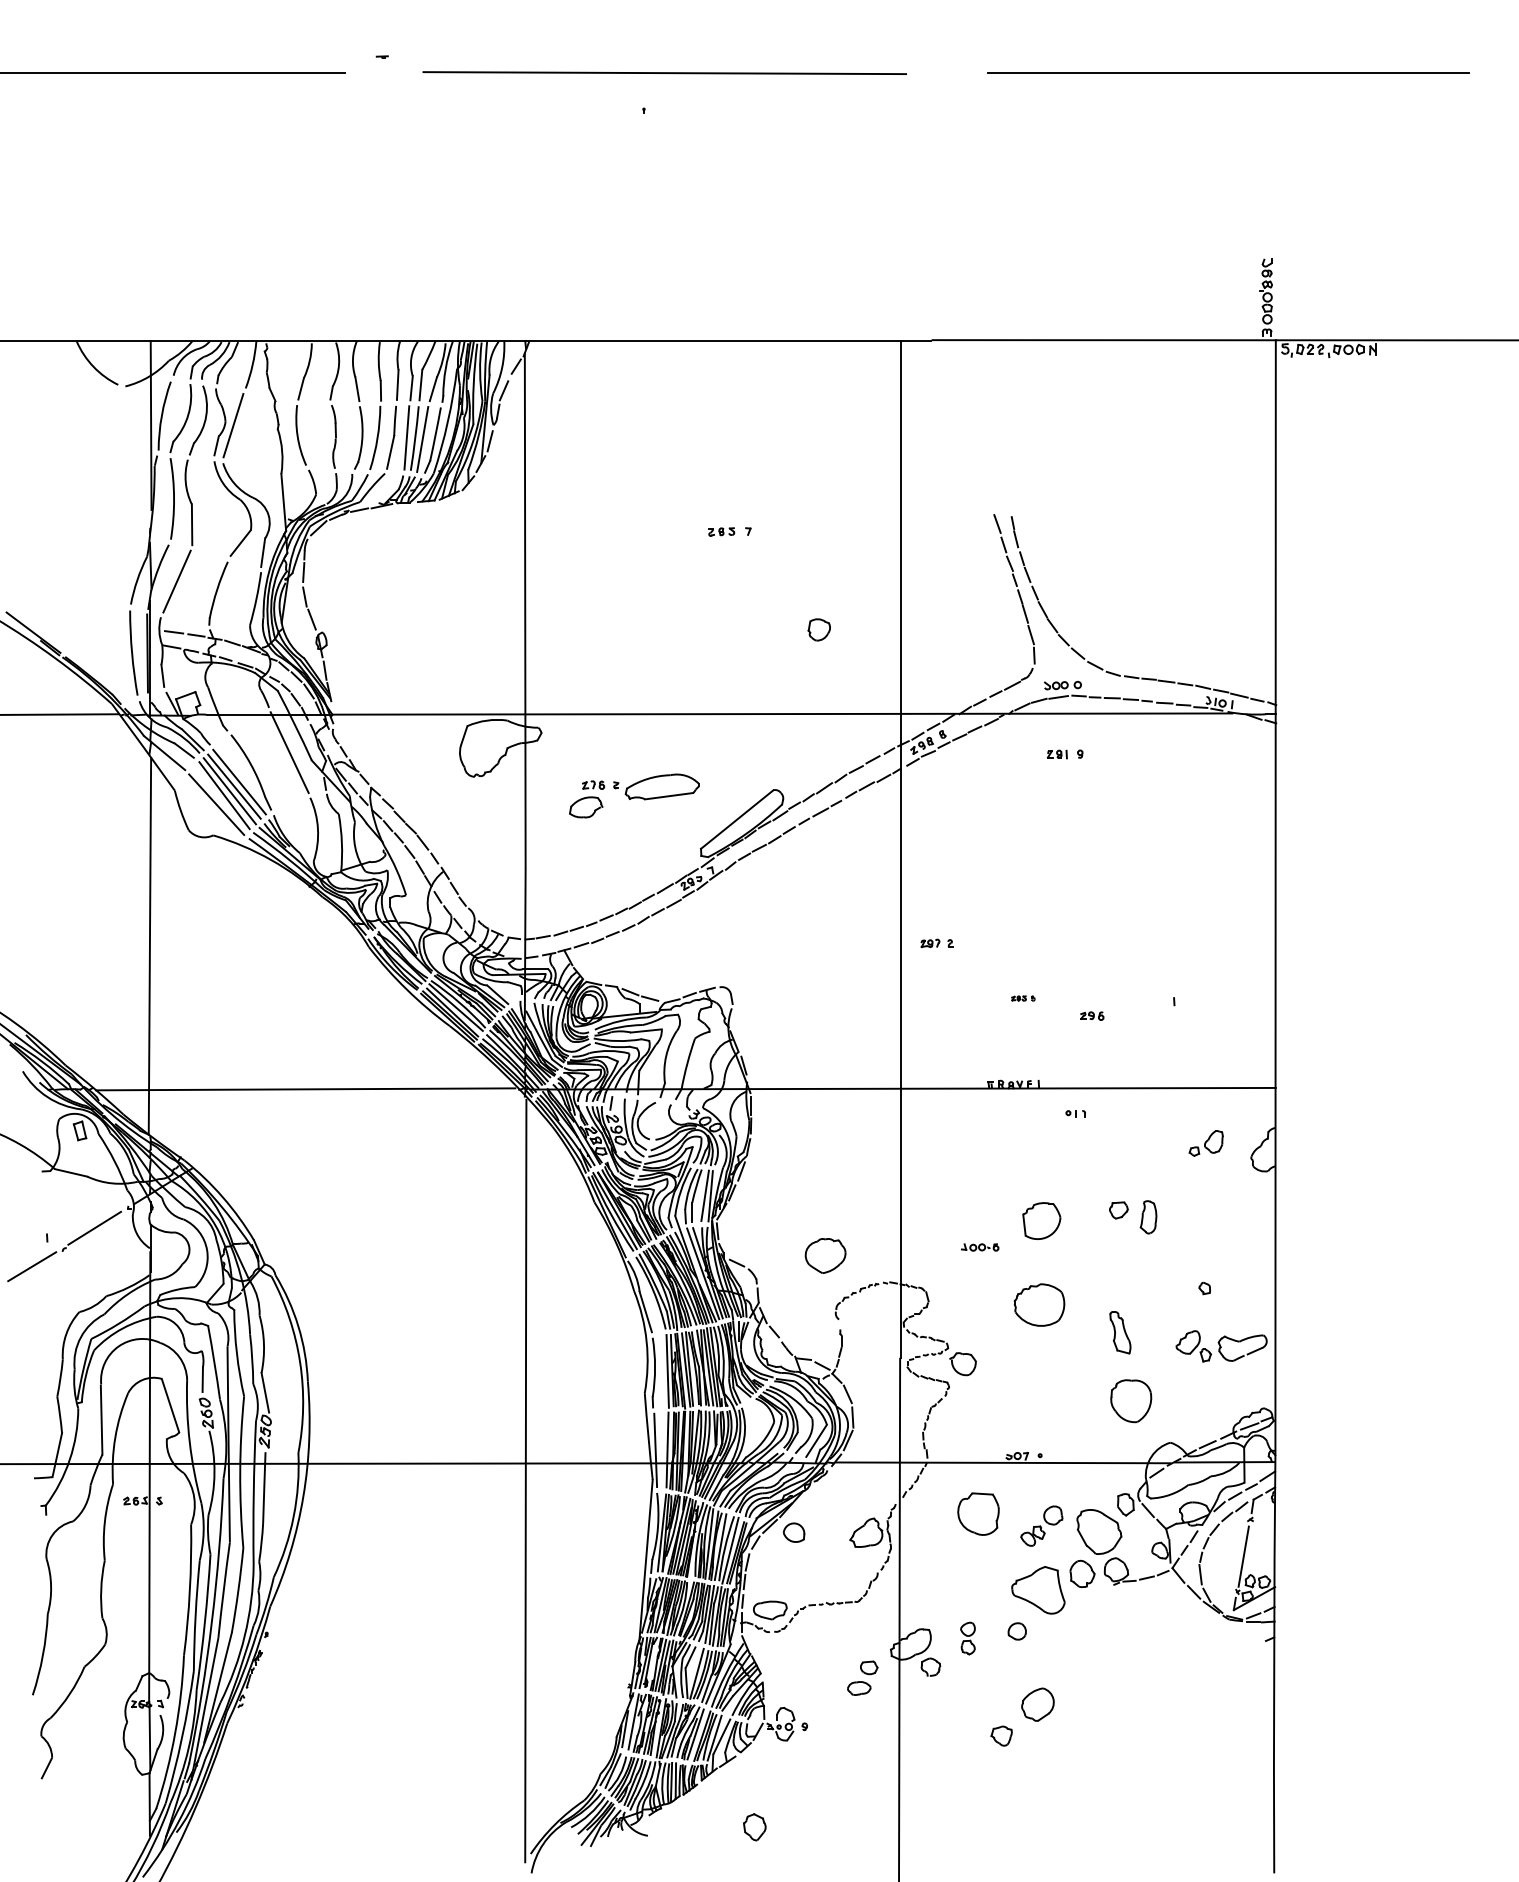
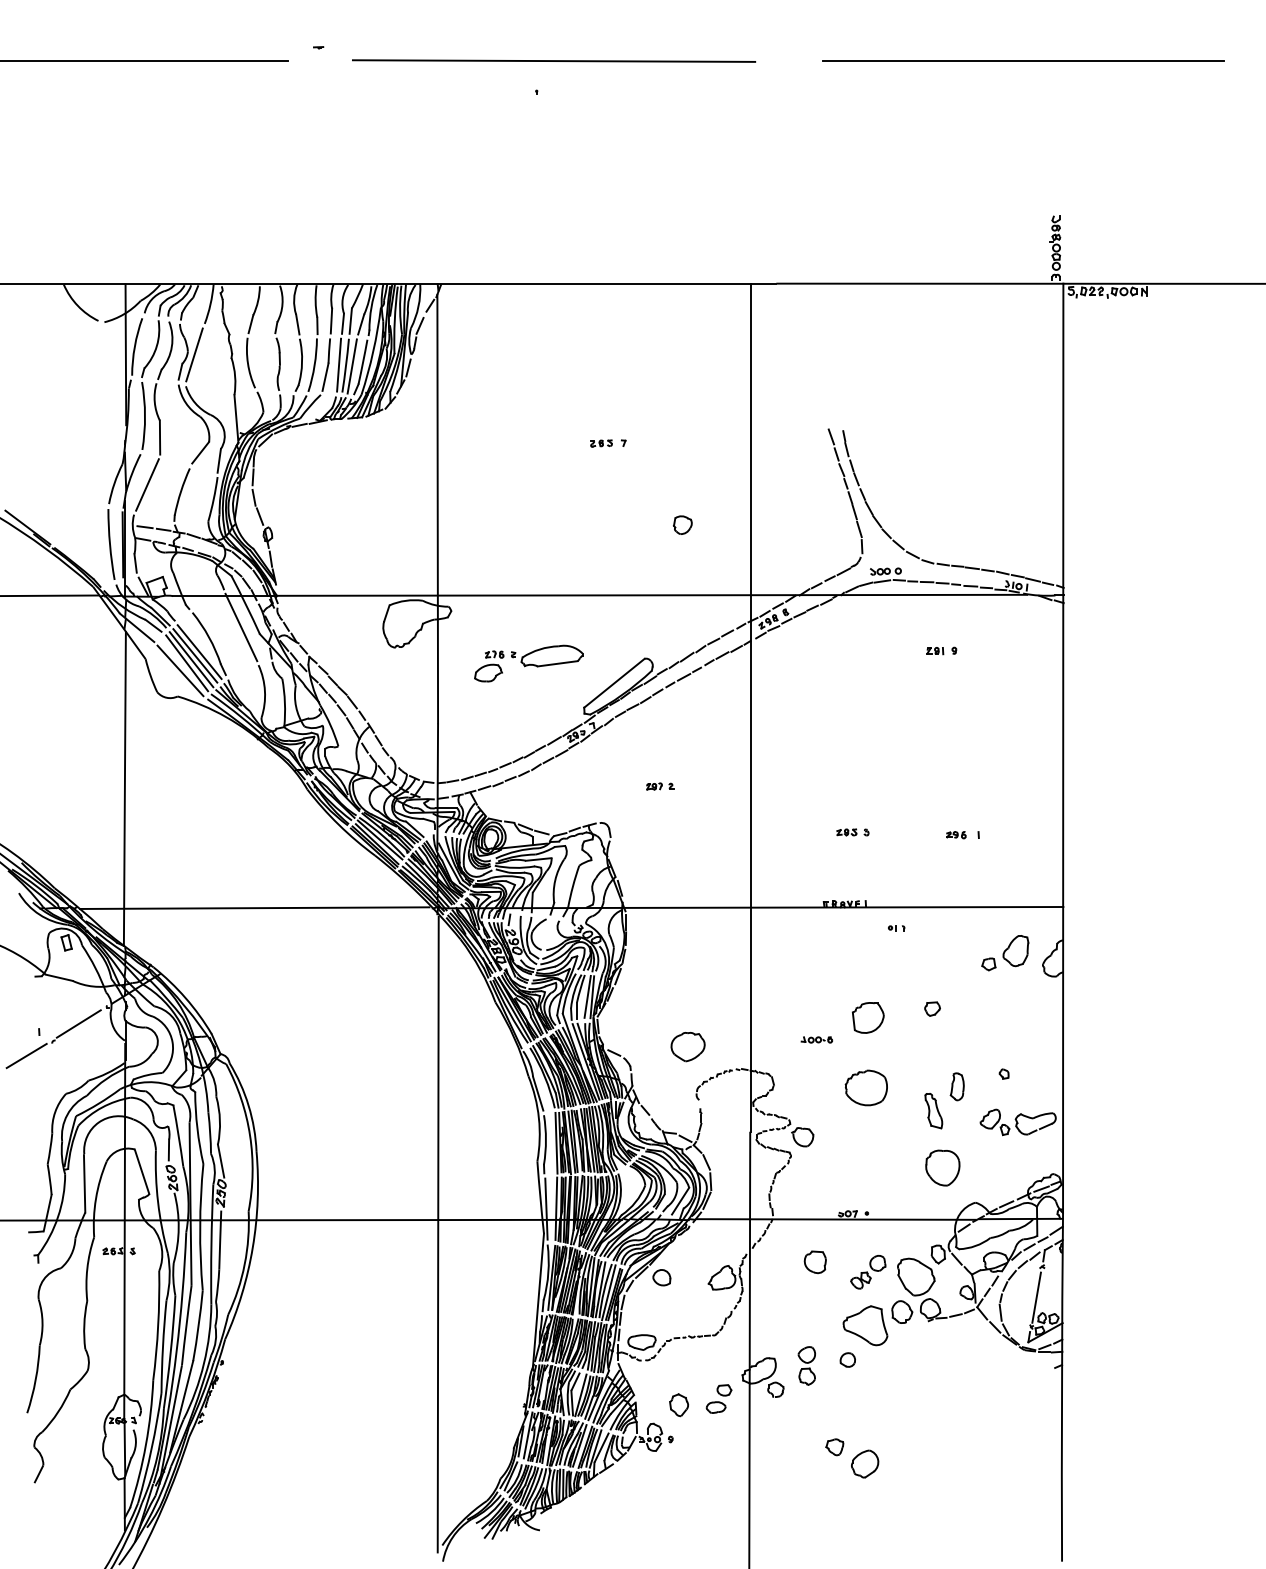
part: (1064, 753) -> (941, 650), moved
part: (937, 943) -> (660, 786), moved
part: (1022, 998) -> (852, 832), size x1.67
part: (1092, 1016) -> (956, 835), moved
part: (1206, 1143) -> (1005, 953), size x1.67
part: (1147, 1216) -> (956, 1086), moved
part: (977, 1514) -> (814, 1262), size x0.62
part: (967, 1638) -> (806, 1365), size x1.43
part: (1038, 1704) -> (865, 1463), moved
part: (754, 1827) -> (678, 1405), moved

